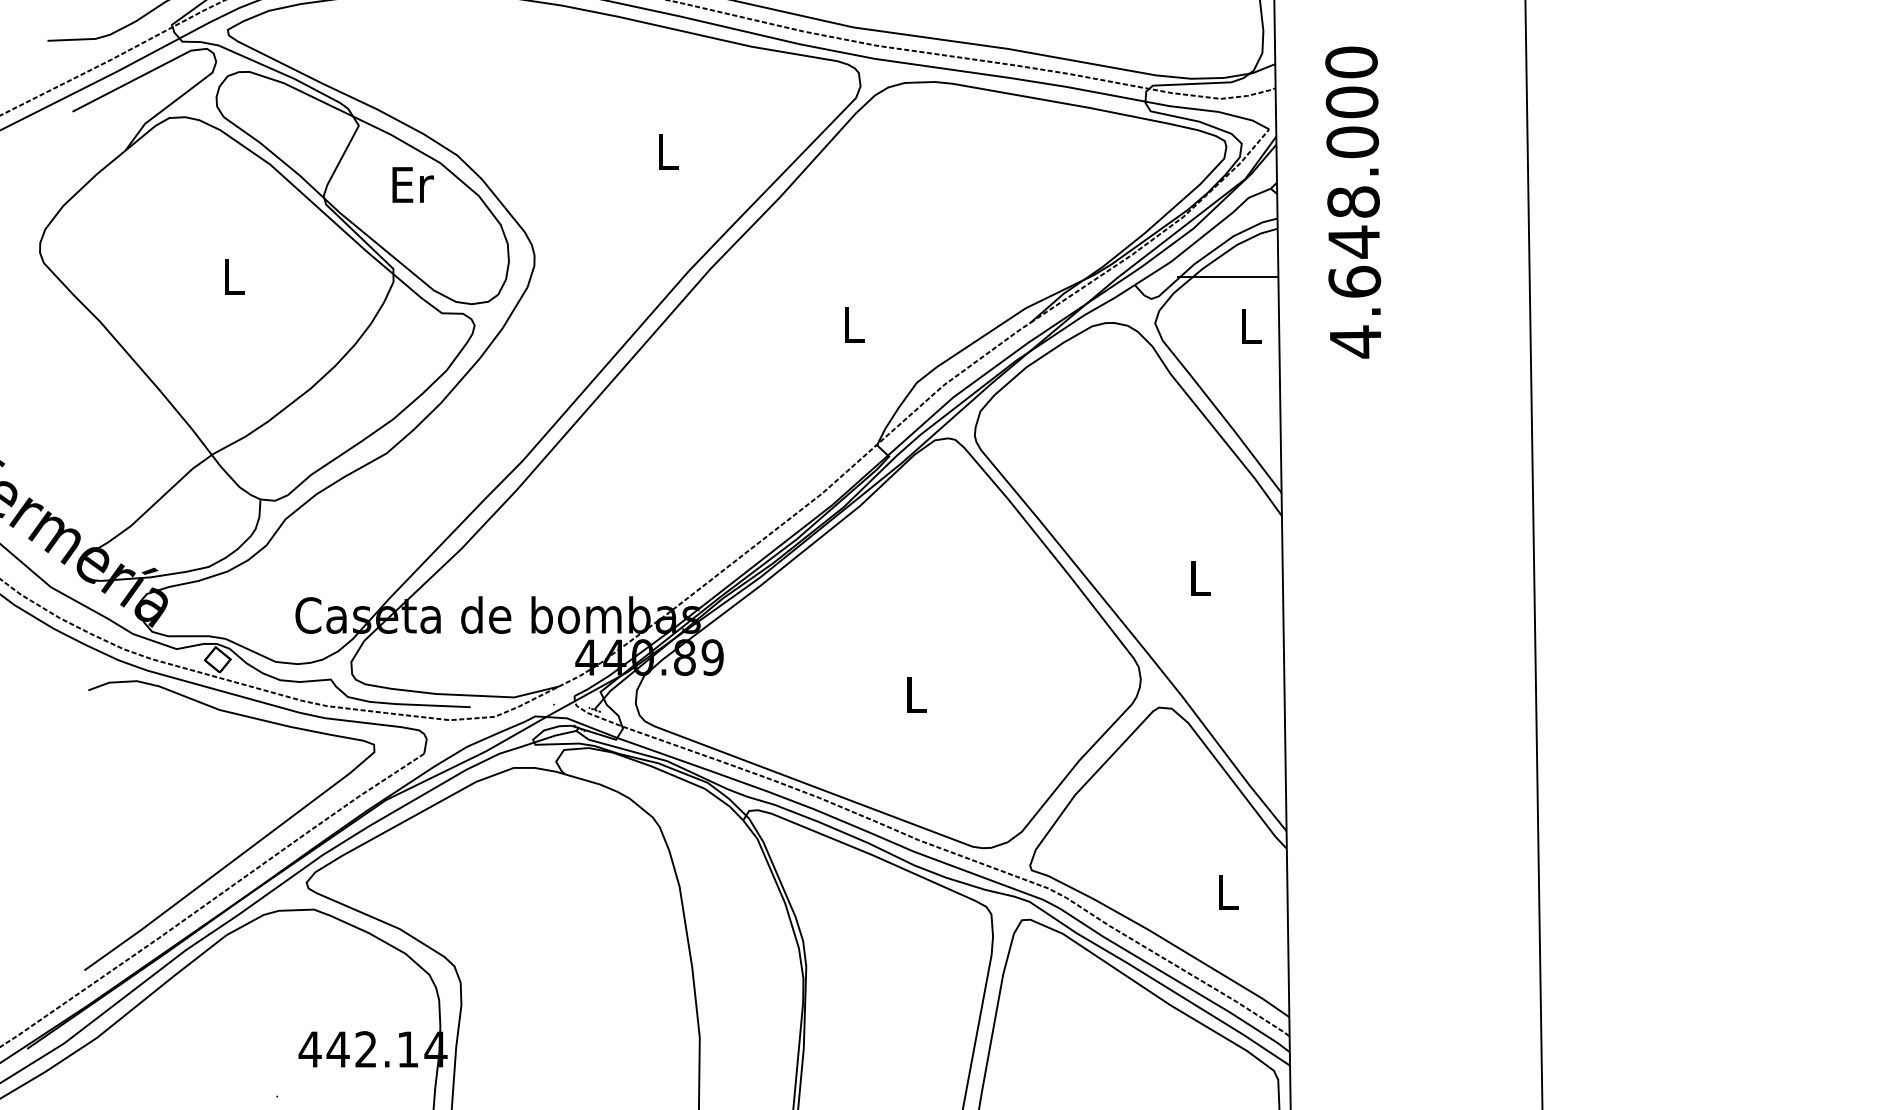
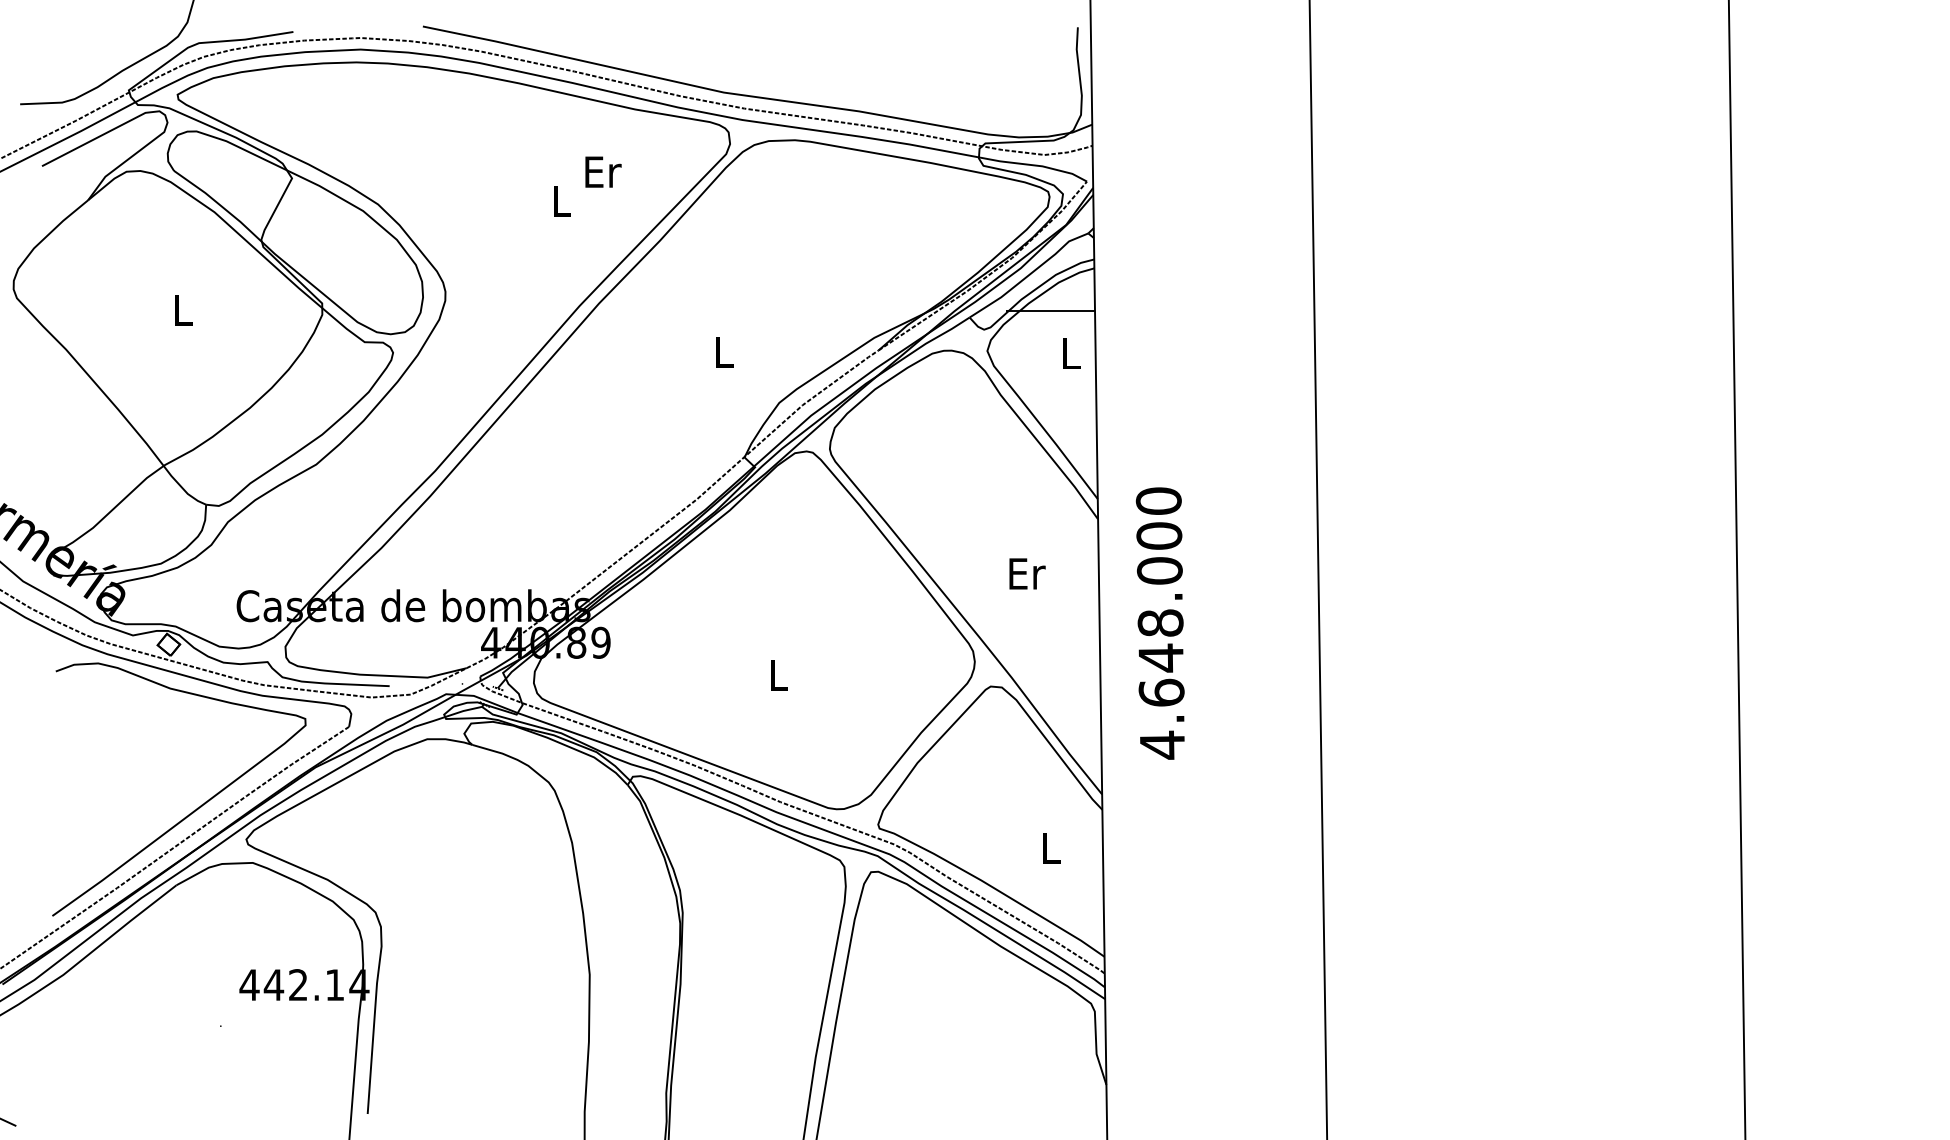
text: (413, 184) -> (603, 171), moved
text: (1352, 202) -> (1159, 623), moved
text: (1201, 578) -> (1027, 573), L -> Er

